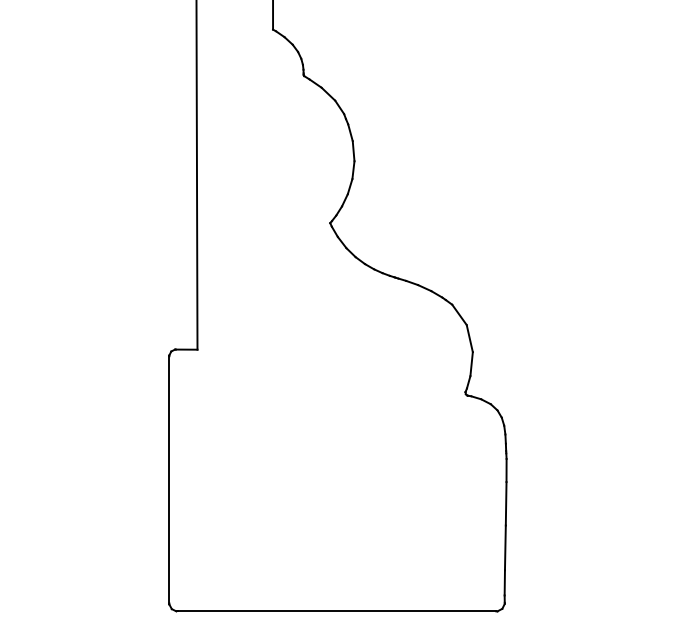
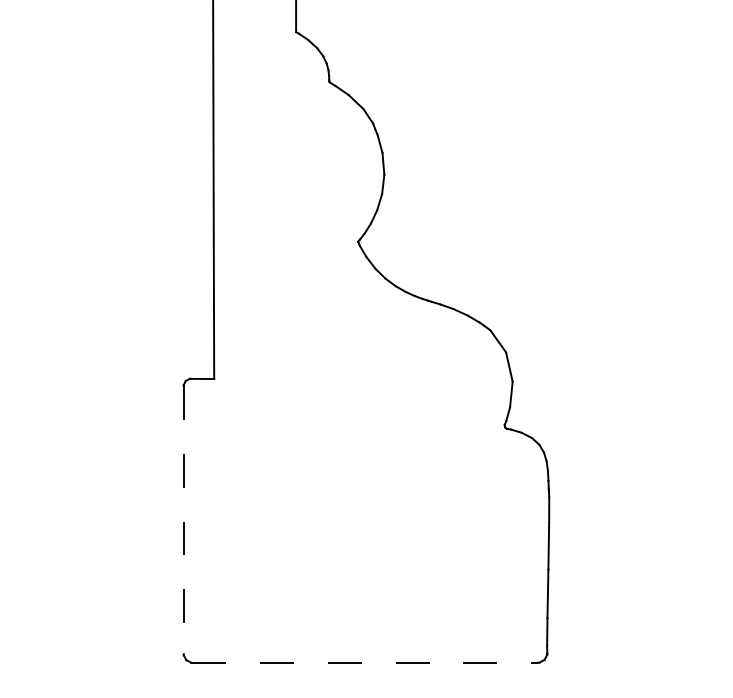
line: (169, 479) -> (183, 519), solid -> dashed
line: (337, 611) -> (365, 662), solid -> dashed

